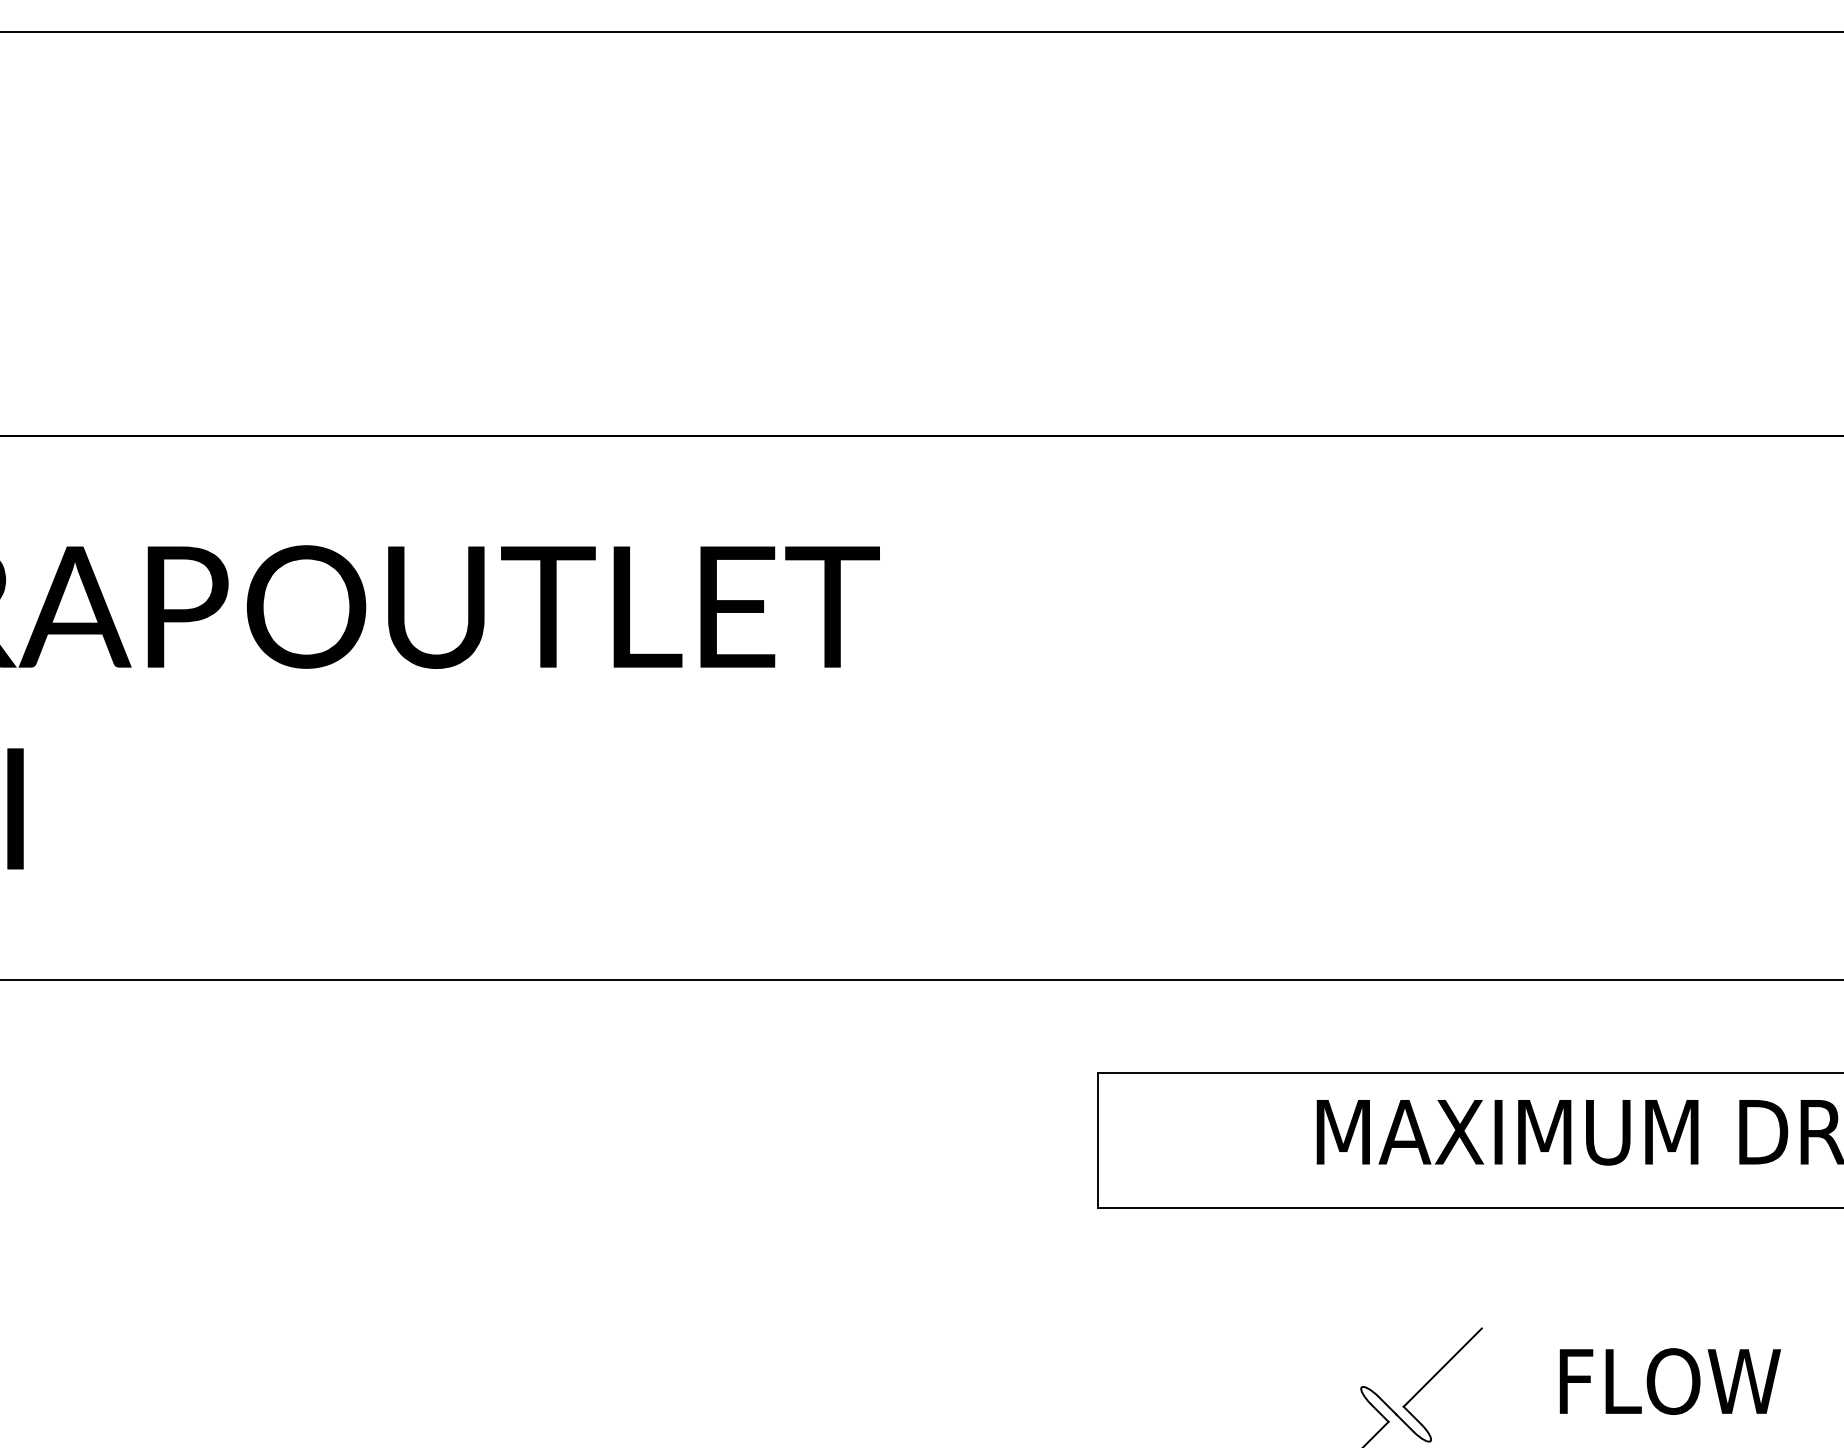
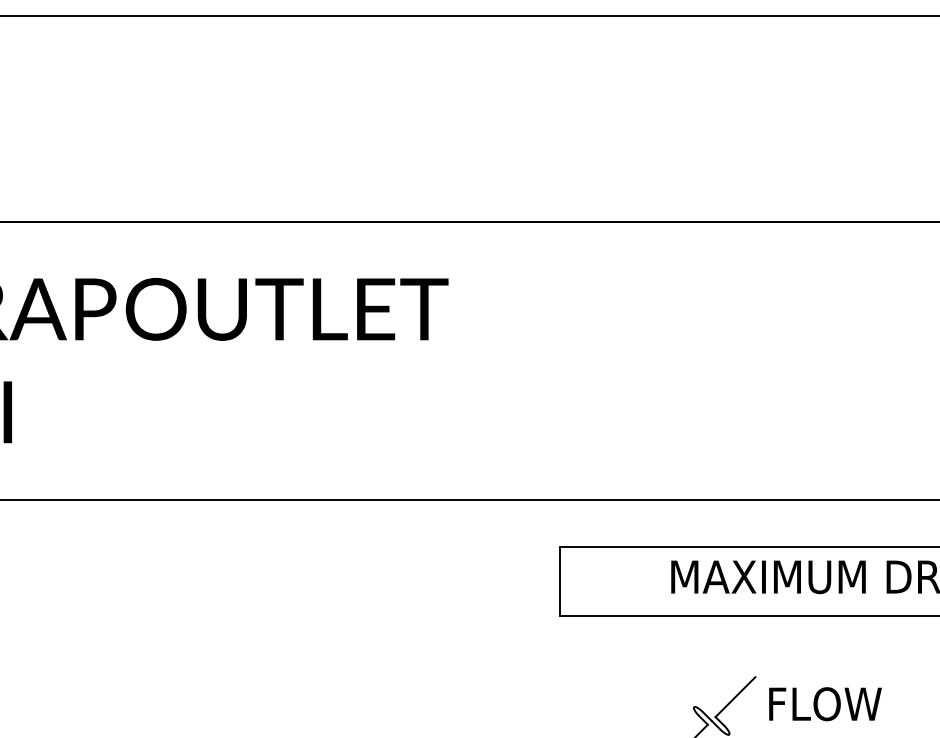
text: (1670, 1382) -> (825, 704), moved

